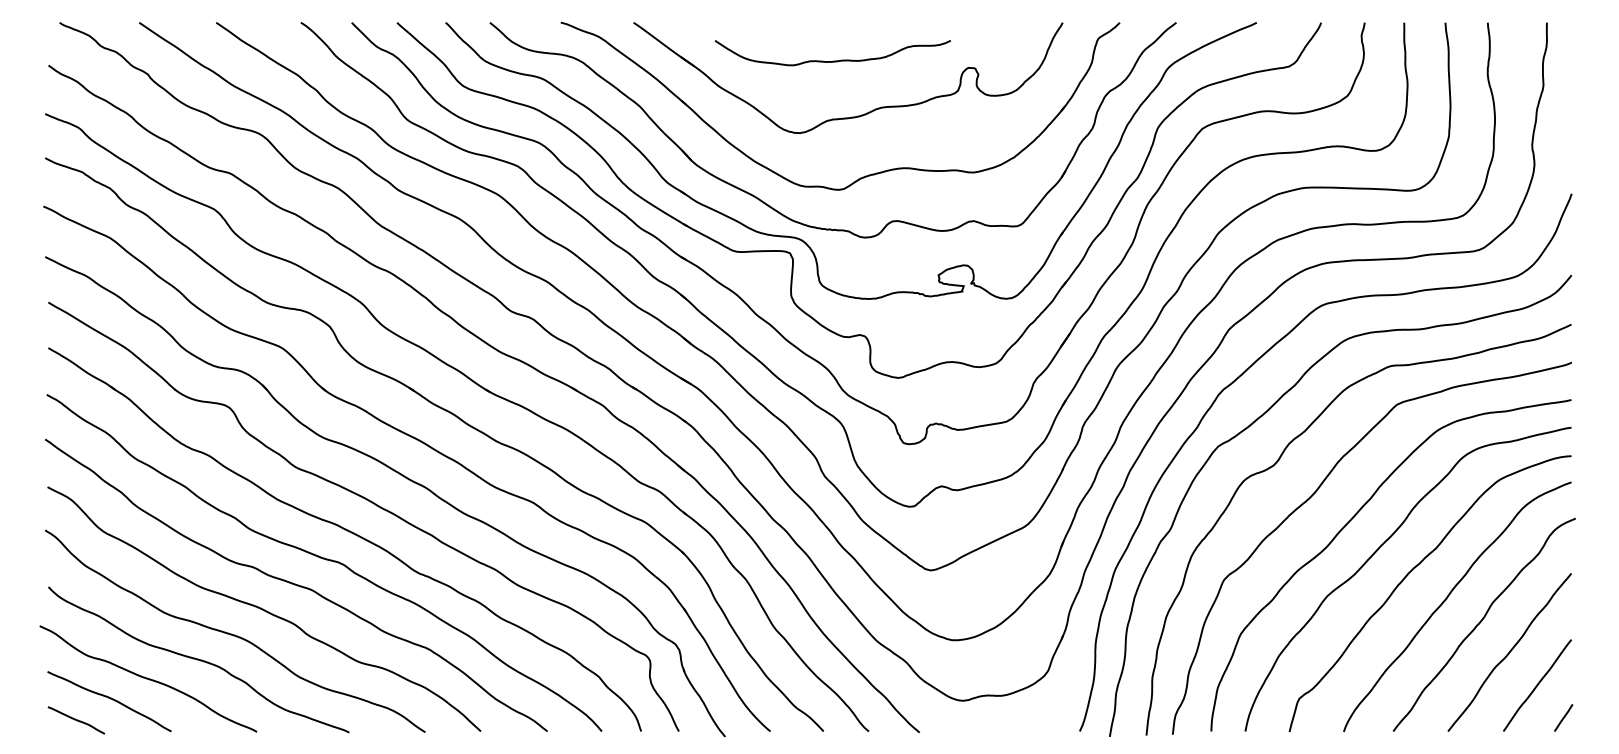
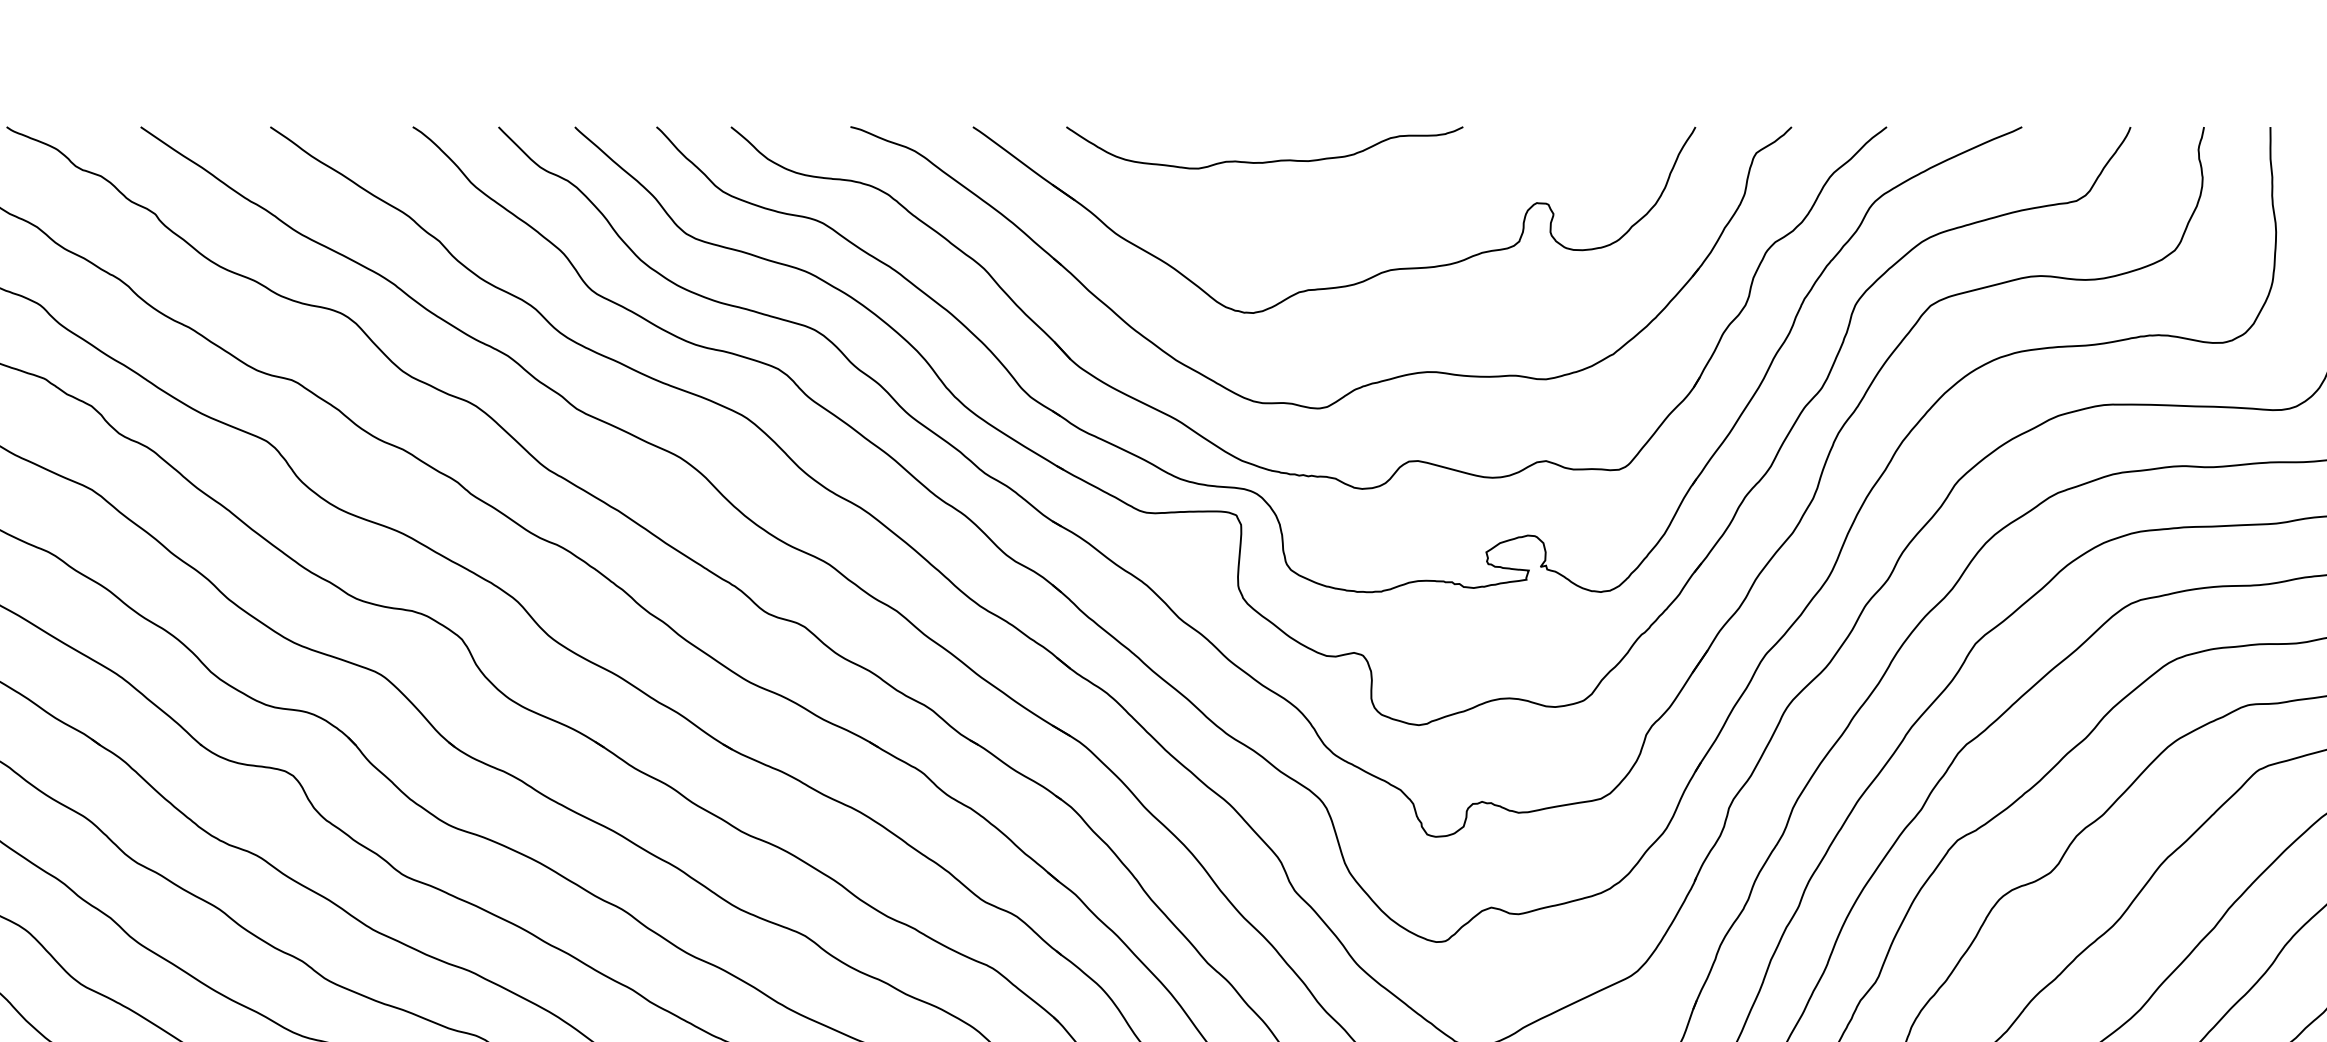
curve: (833, 60) -> (1265, 160), moved

